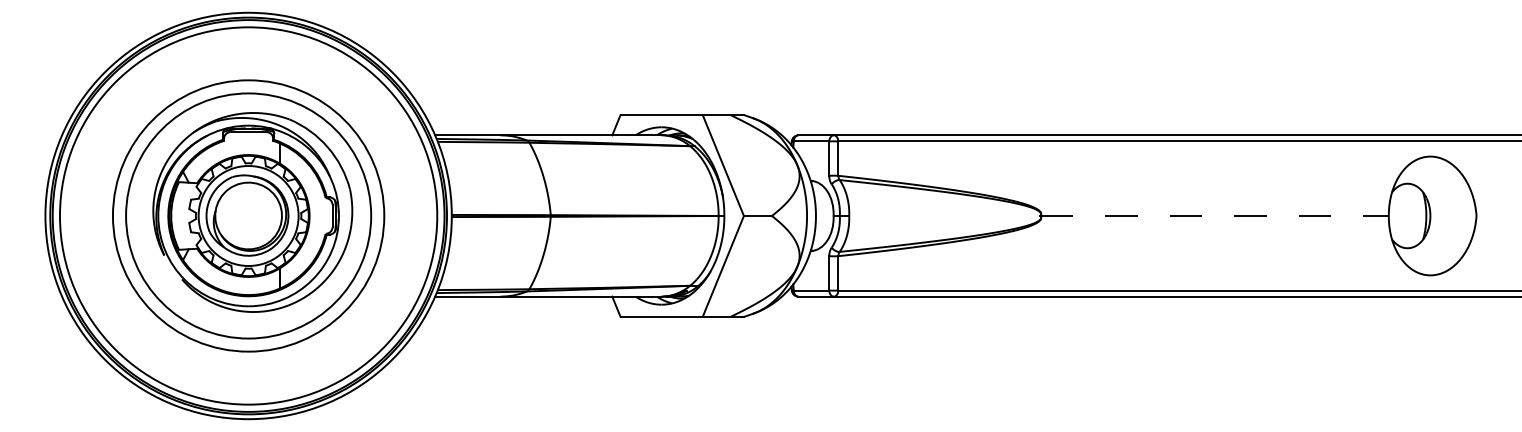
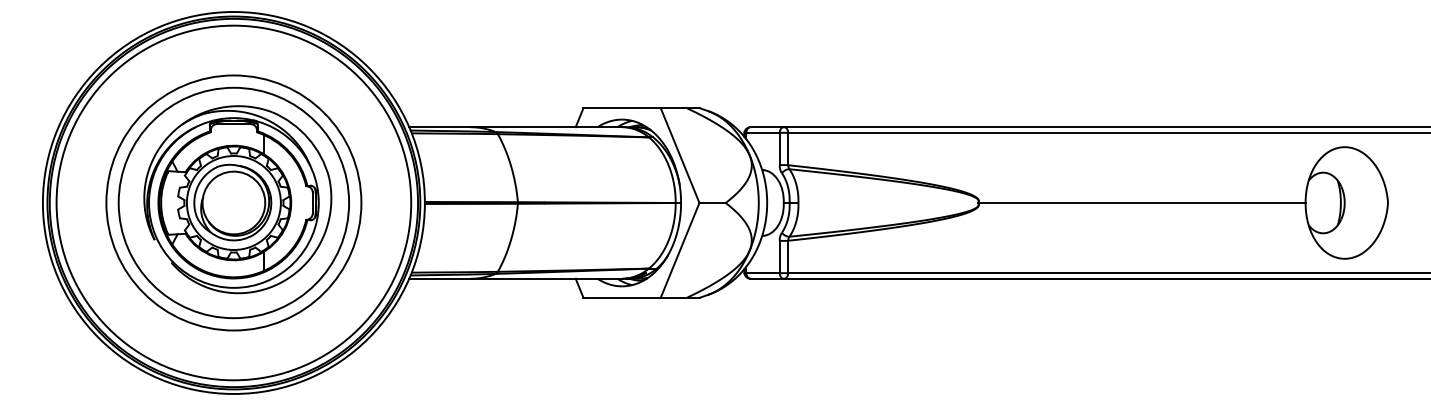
line: (1215, 215) -> (1142, 202), dashed -> solid

